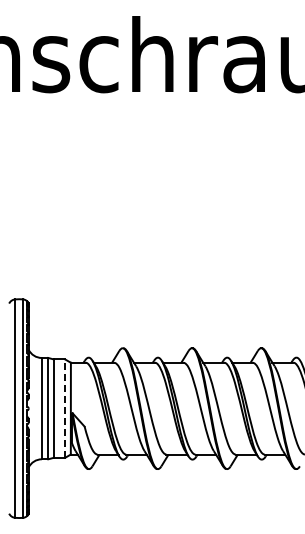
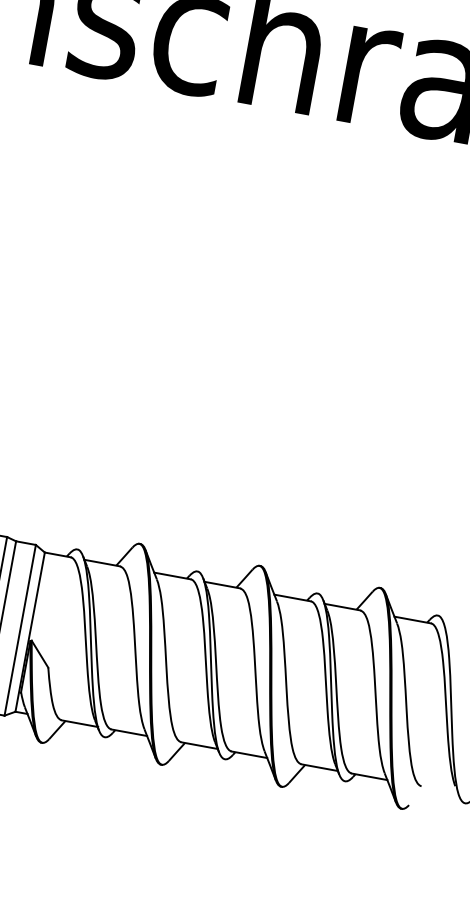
line: (65, 408) -> (20, 630), dashed -> solid

